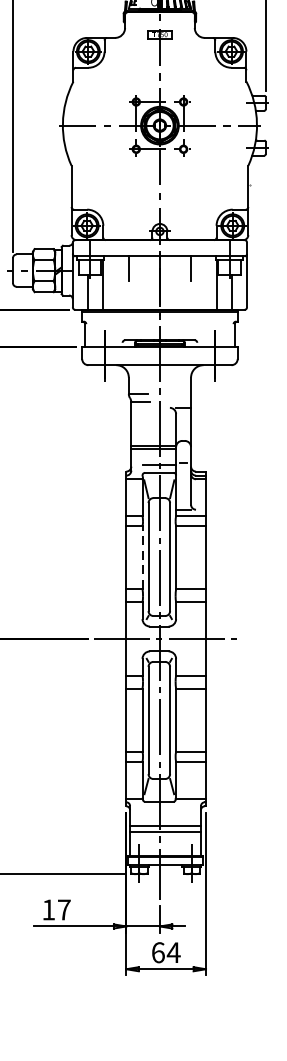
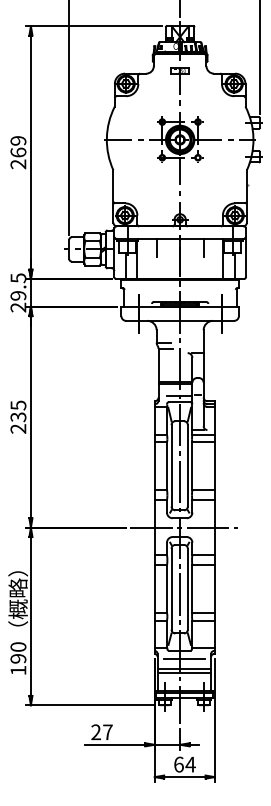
line: (143, 556) -> (167, 465), dashed -> solid
line: (165, 813) -> (184, 659), added
text: (47, 908) -> (95, 731), 17 -> 27

